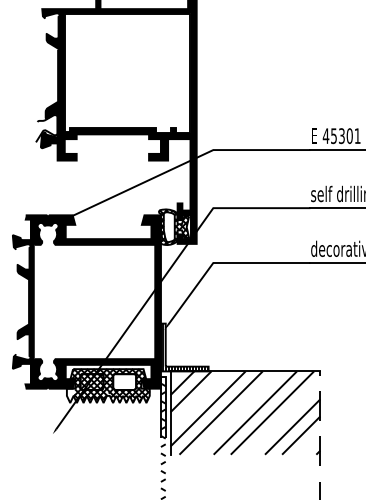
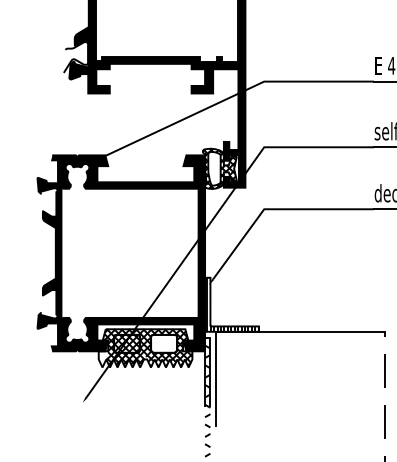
hatch: (245, 412) -> (300, 378), removed

